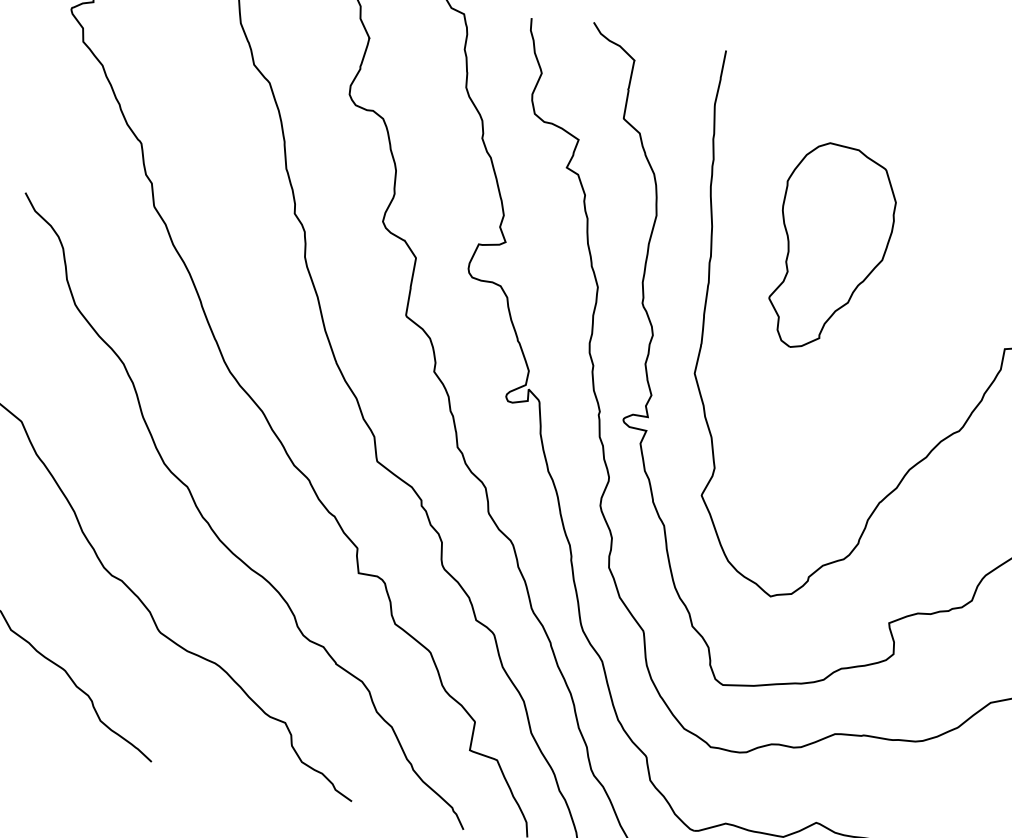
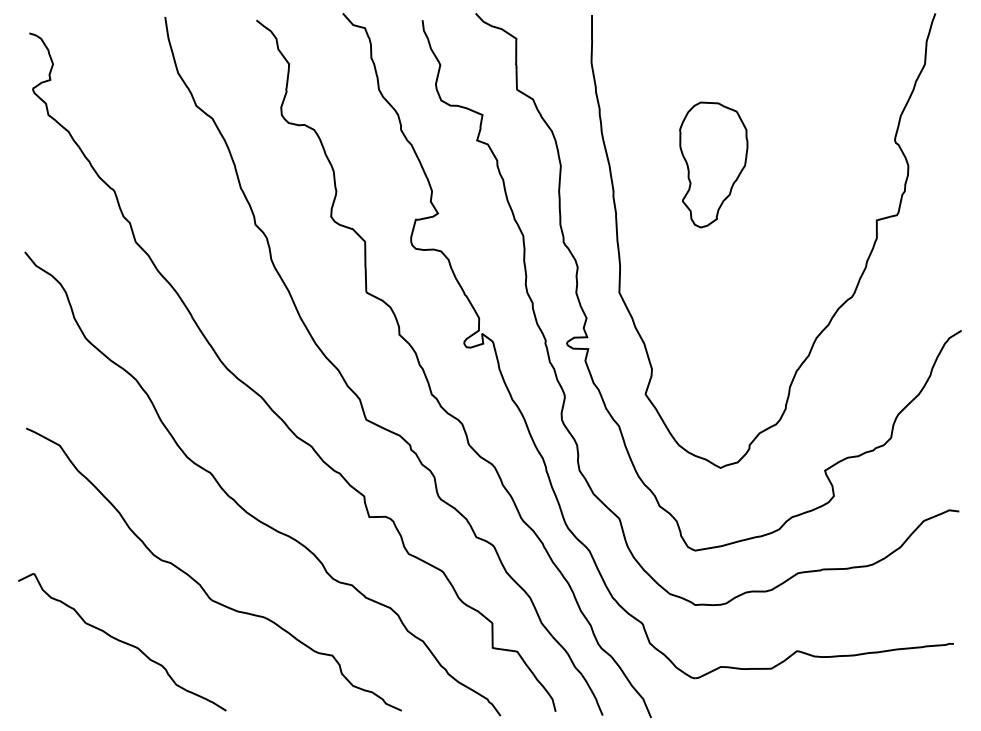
part: (831, 248) -> (713, 164), size x0.7

